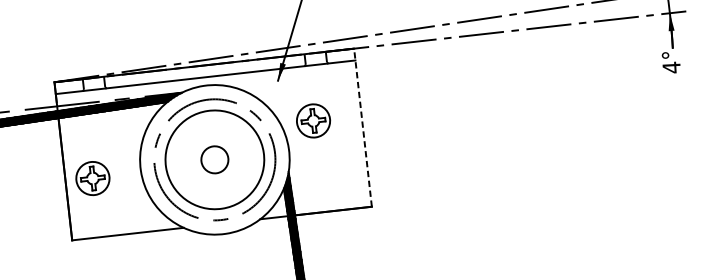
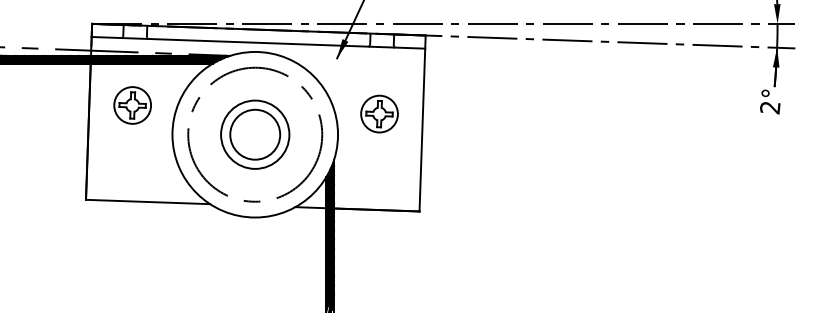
text: (671, 67) -> (770, 107), 4° -> 2°
part: (313, 120) -> (379, 113), moved
line: (362, 127) -> (422, 123), dashed -> solid
circle: (215, 159) -> (255, 134), size x0.62
circle: (215, 159) -> (255, 134), size x1.67
part: (92, 178) -> (132, 105), moved

